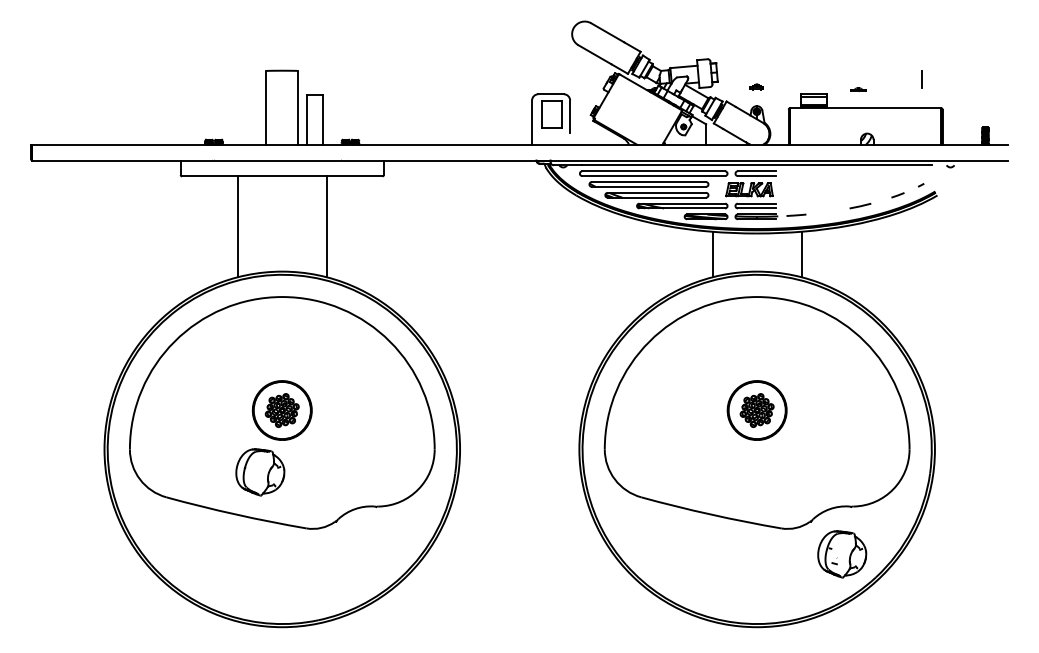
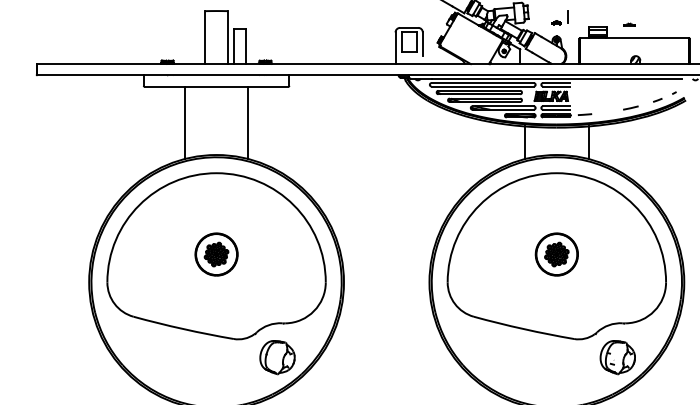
line: (921, 79) -> (567, 17), moved
part: (260, 472) -> (277, 357), moved

